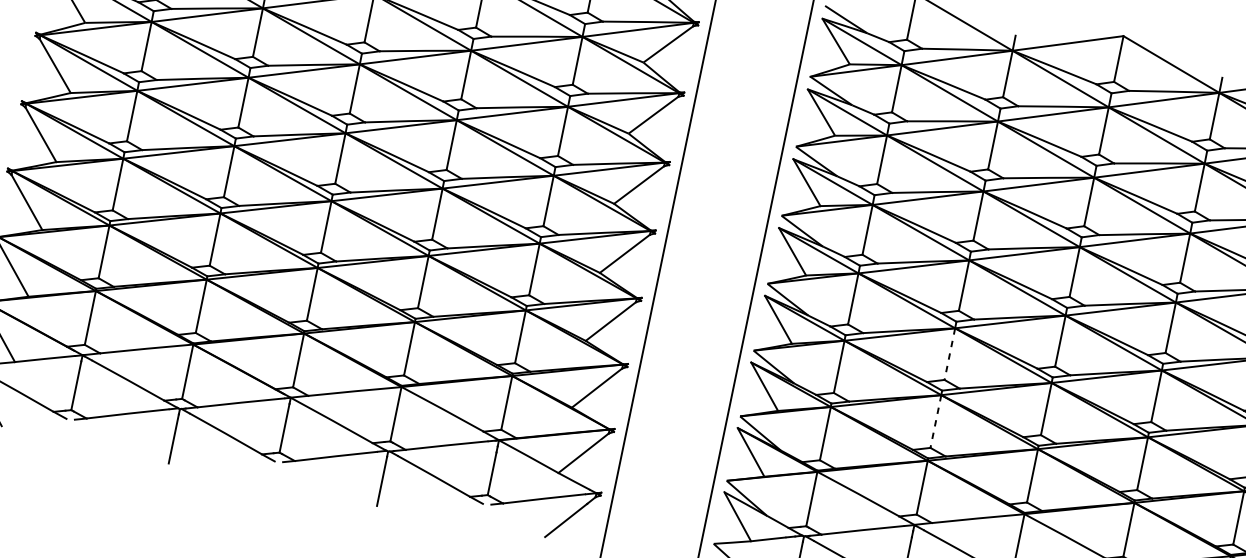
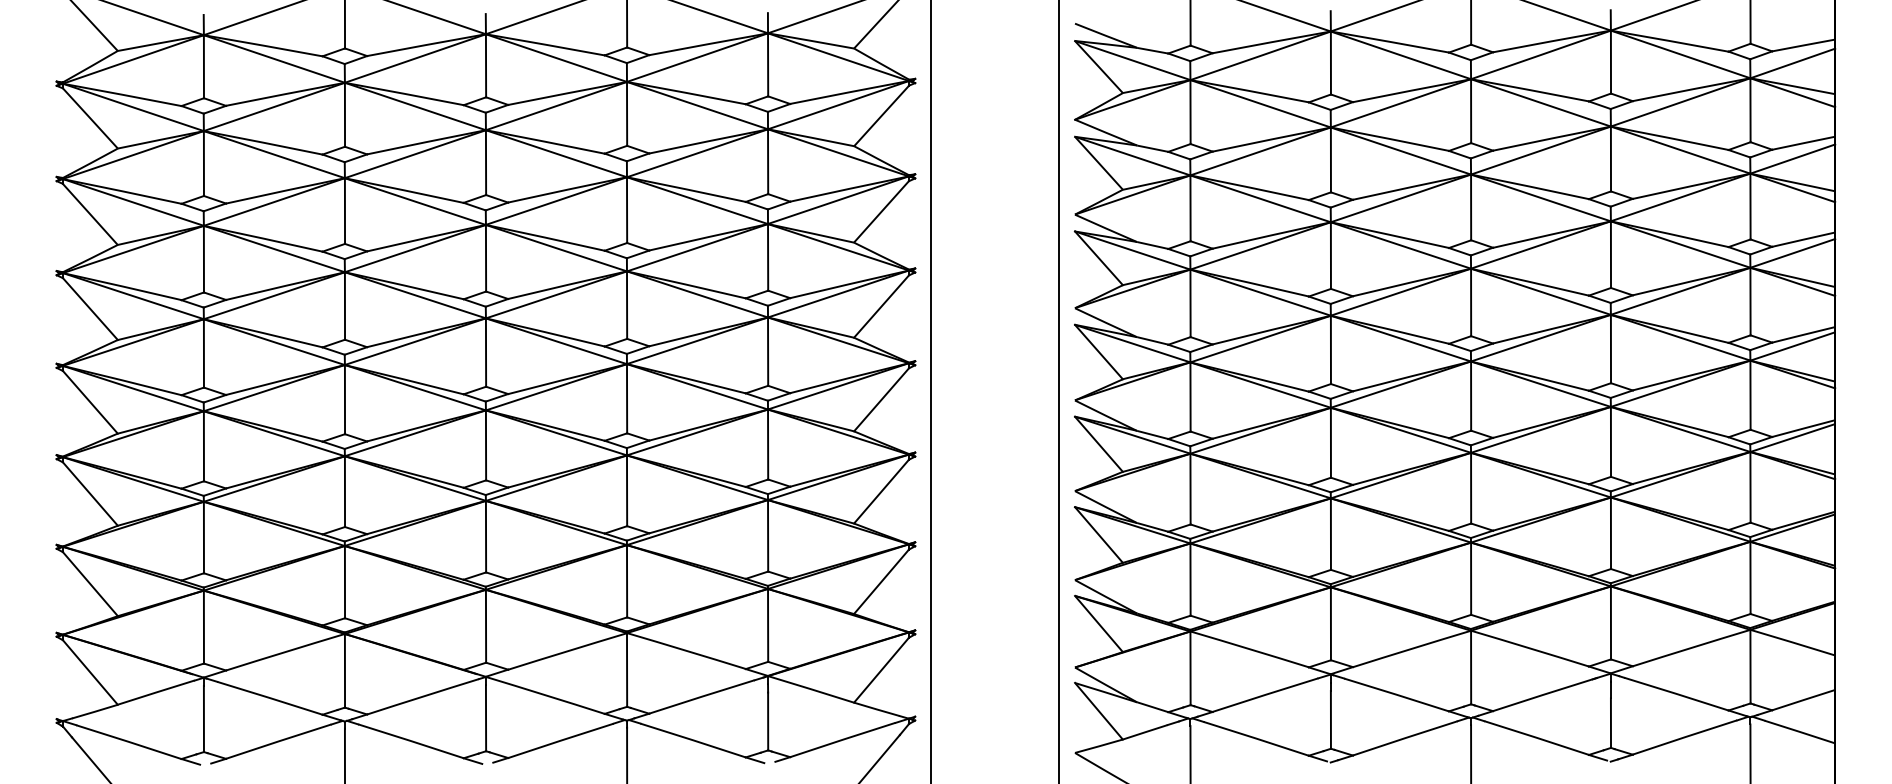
line: (949, 353) -> (1330, 442), dashed -> solid
line: (935, 421) -> (1330, 534), dashed -> solid

